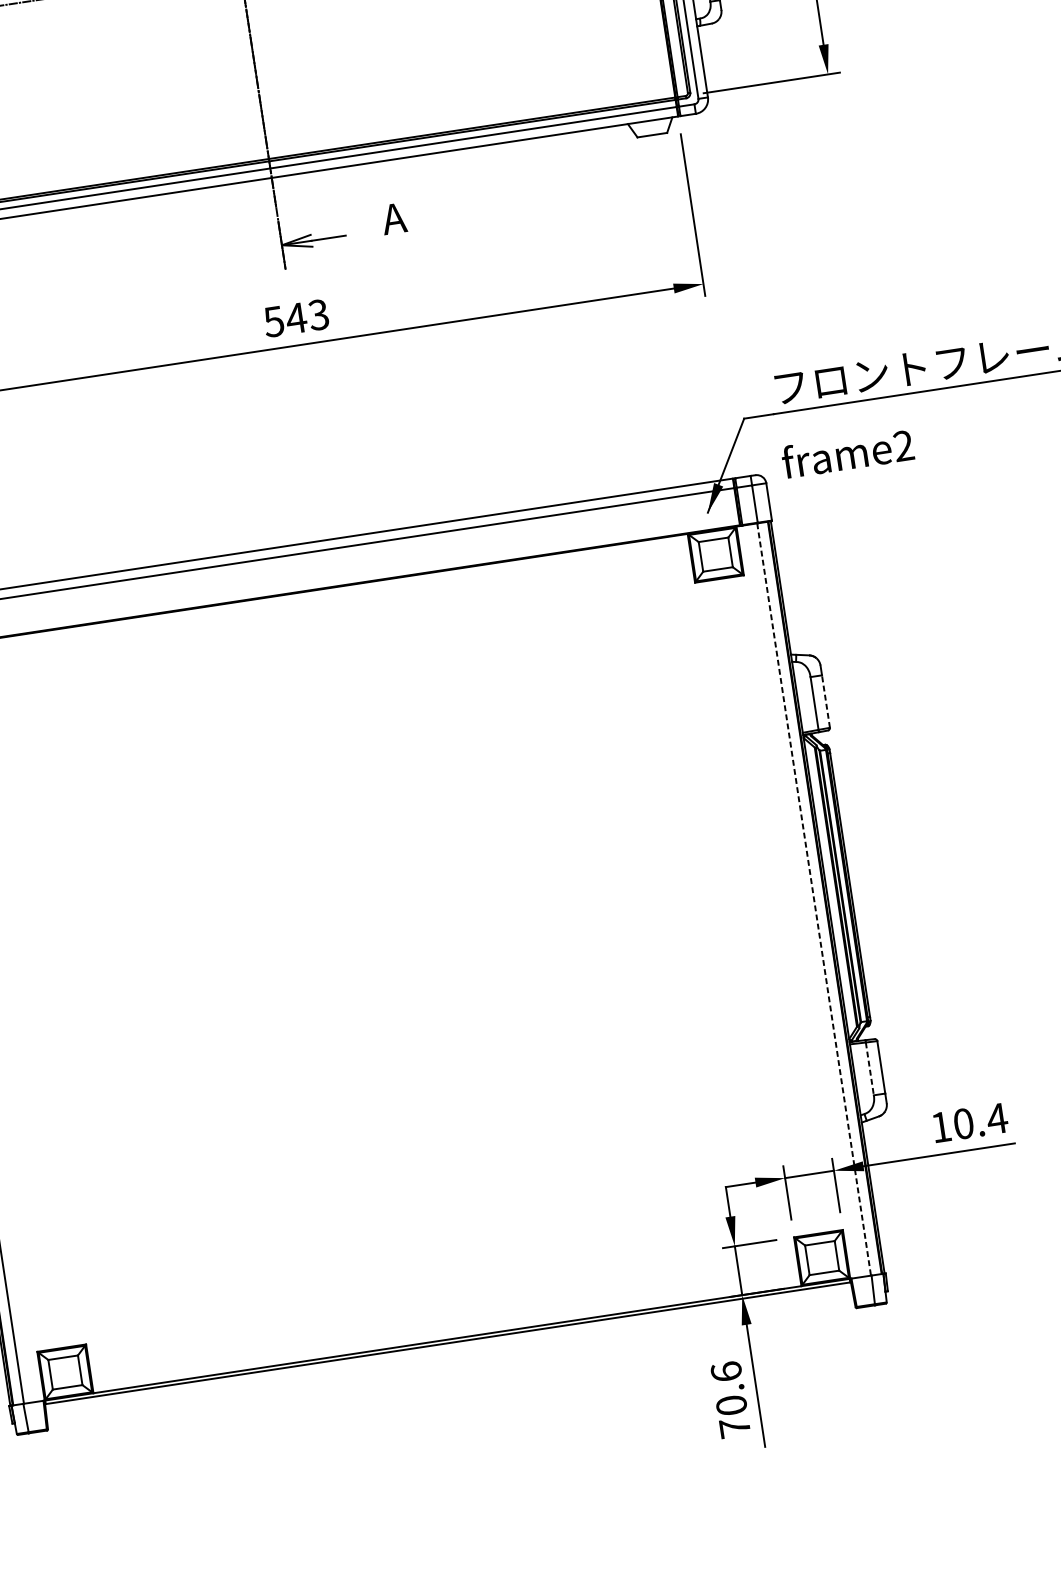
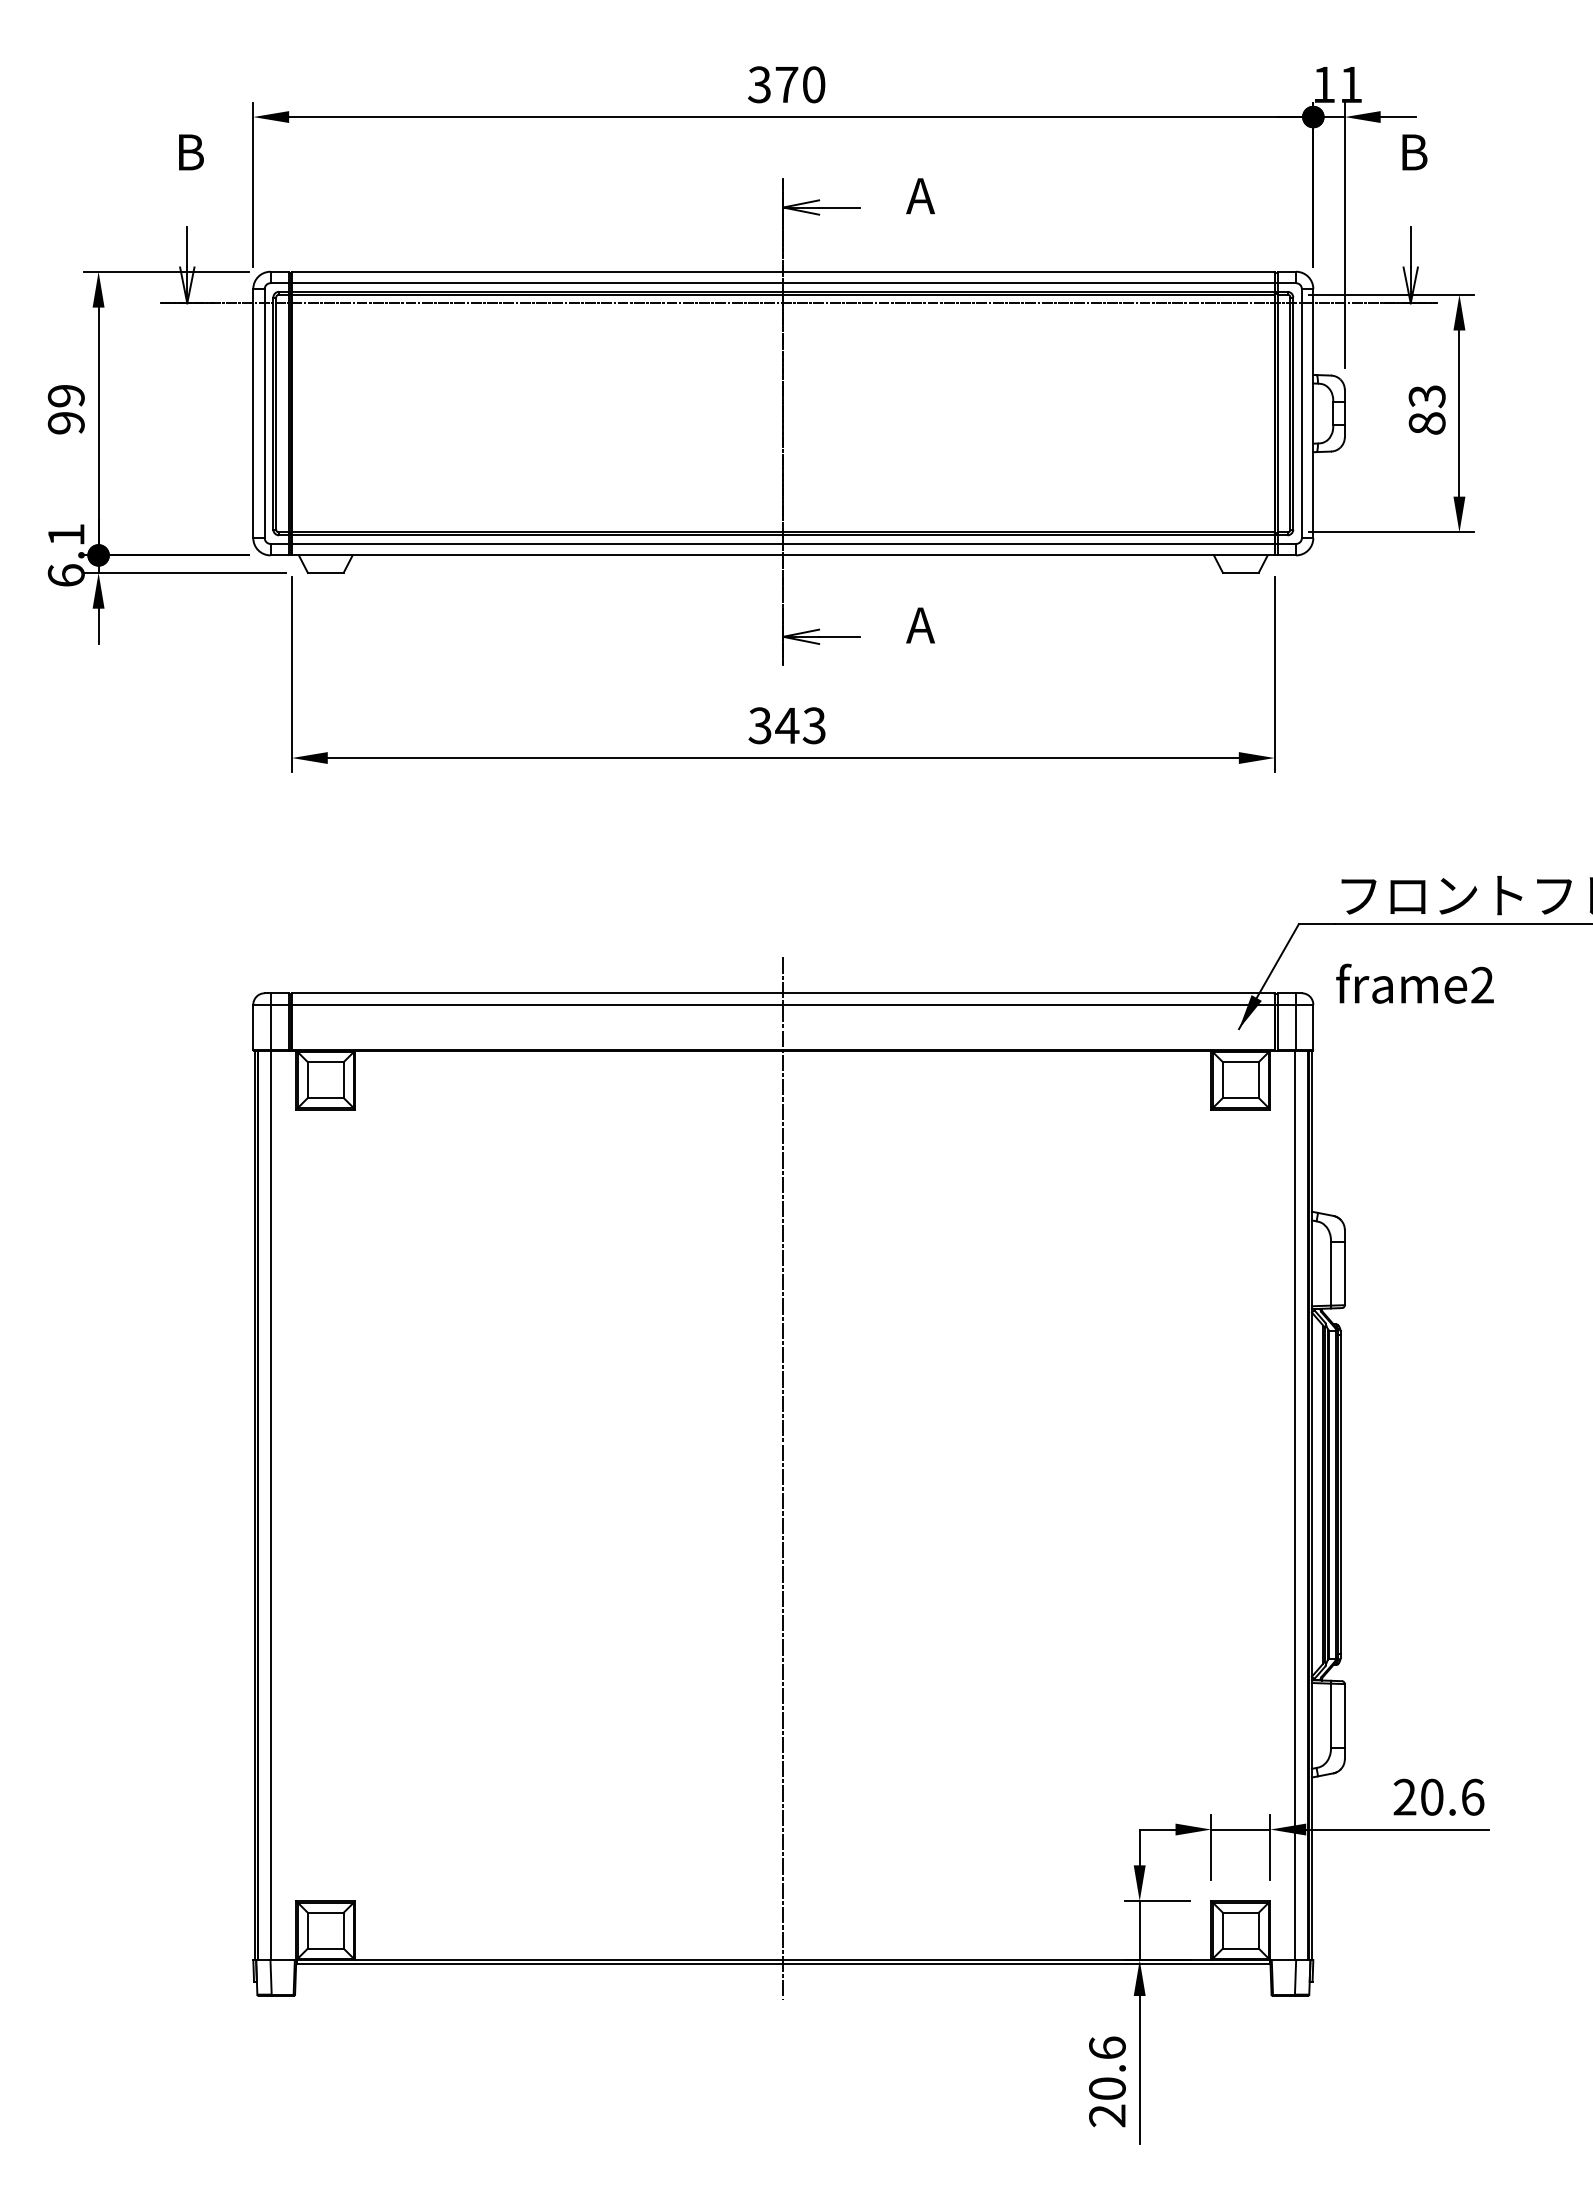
text: (273, 321) -> (759, 725), 543 -> 343
line: (825, 701) -> (1344, 1273), dashed -> solid
line: (814, 899) -> (1295, 1505), dashed -> solid
line: (387, 941) -> (783, 1478), added
line: (870, 1068) -> (1331, 1715), dashed -> solid
text: (968, 1122) -> (1438, 1796), 10.4 -> 20.6
text: (735, 1427) -> (1107, 2115), 70.6 -> 20.6

